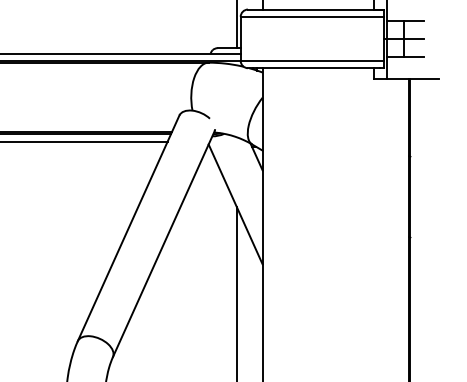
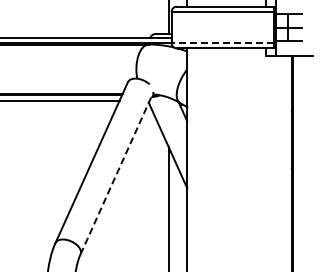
line: (312, 61) -> (222, 43), solid -> dashed
line: (164, 243) -> (117, 173), solid -> dashed

